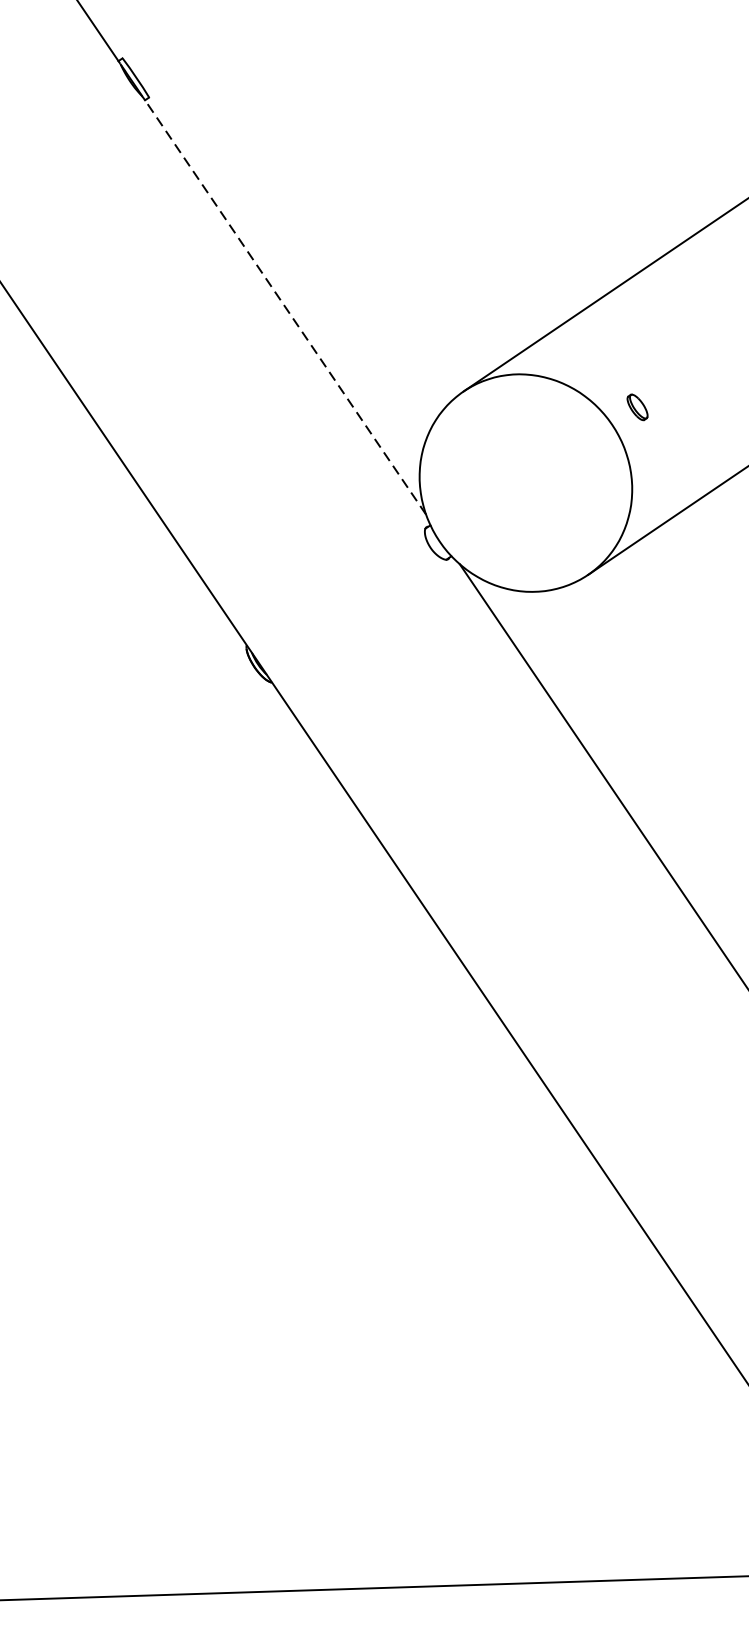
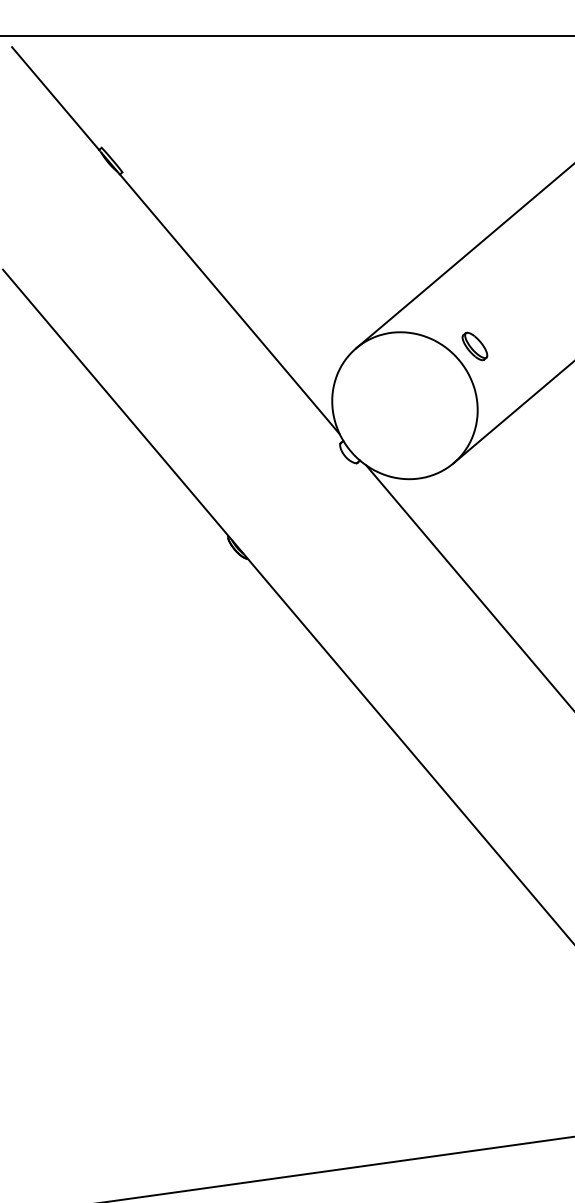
line: (285, 306) -> (229, 303), dashed -> solid
part: (636, 407) -> (474, 346), size x1.67

